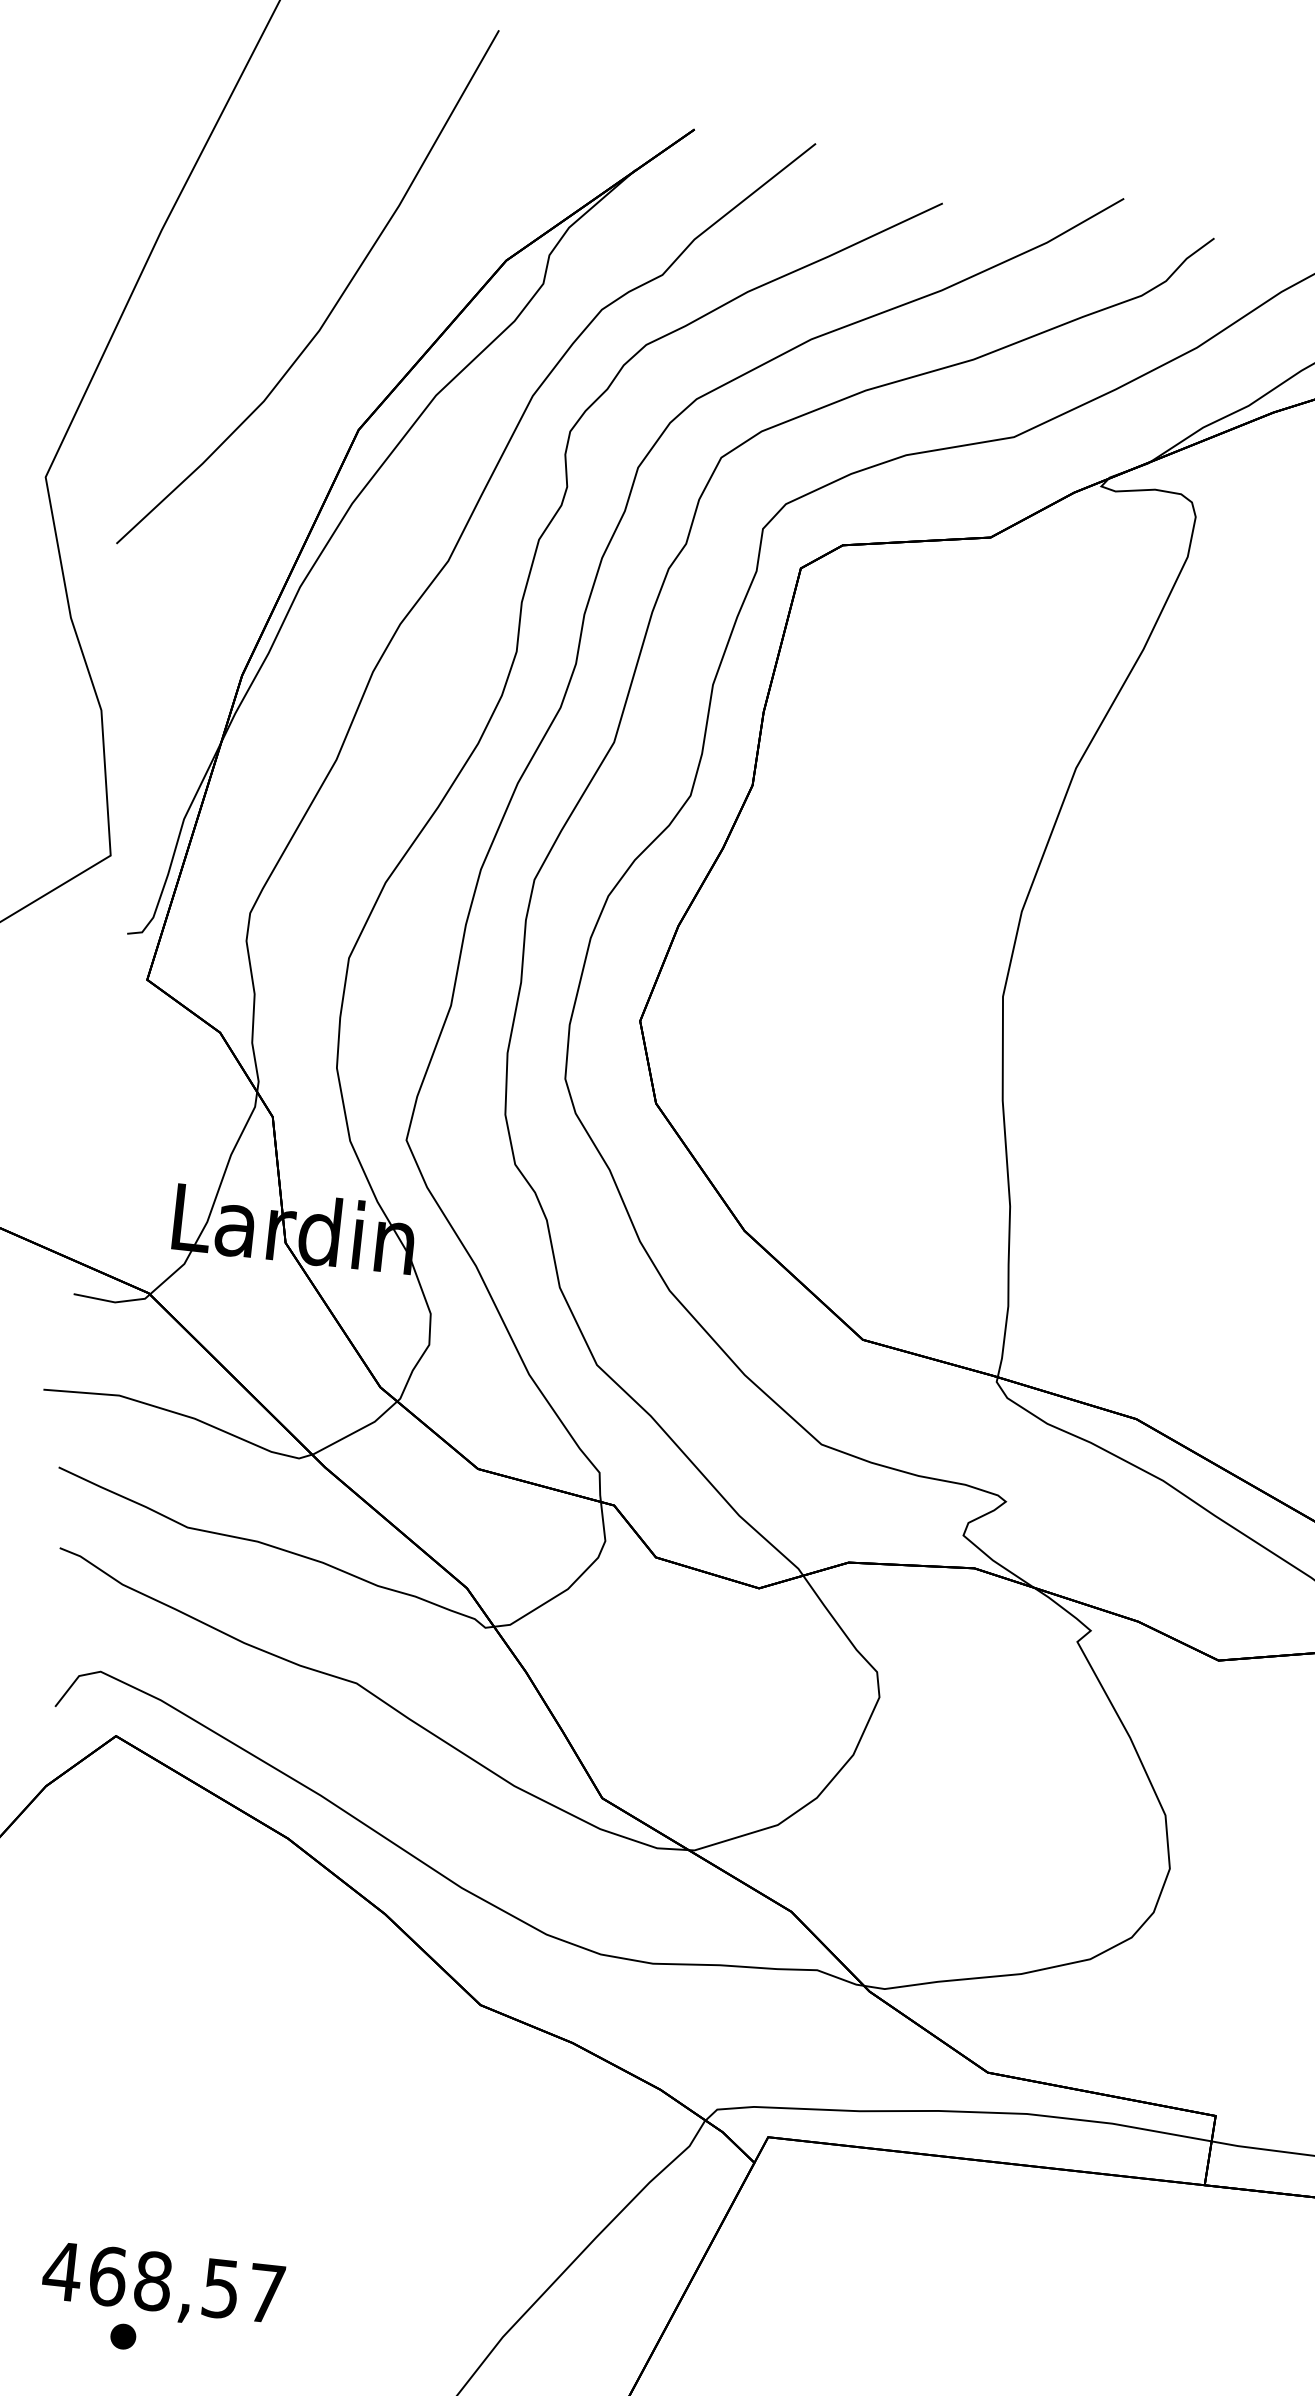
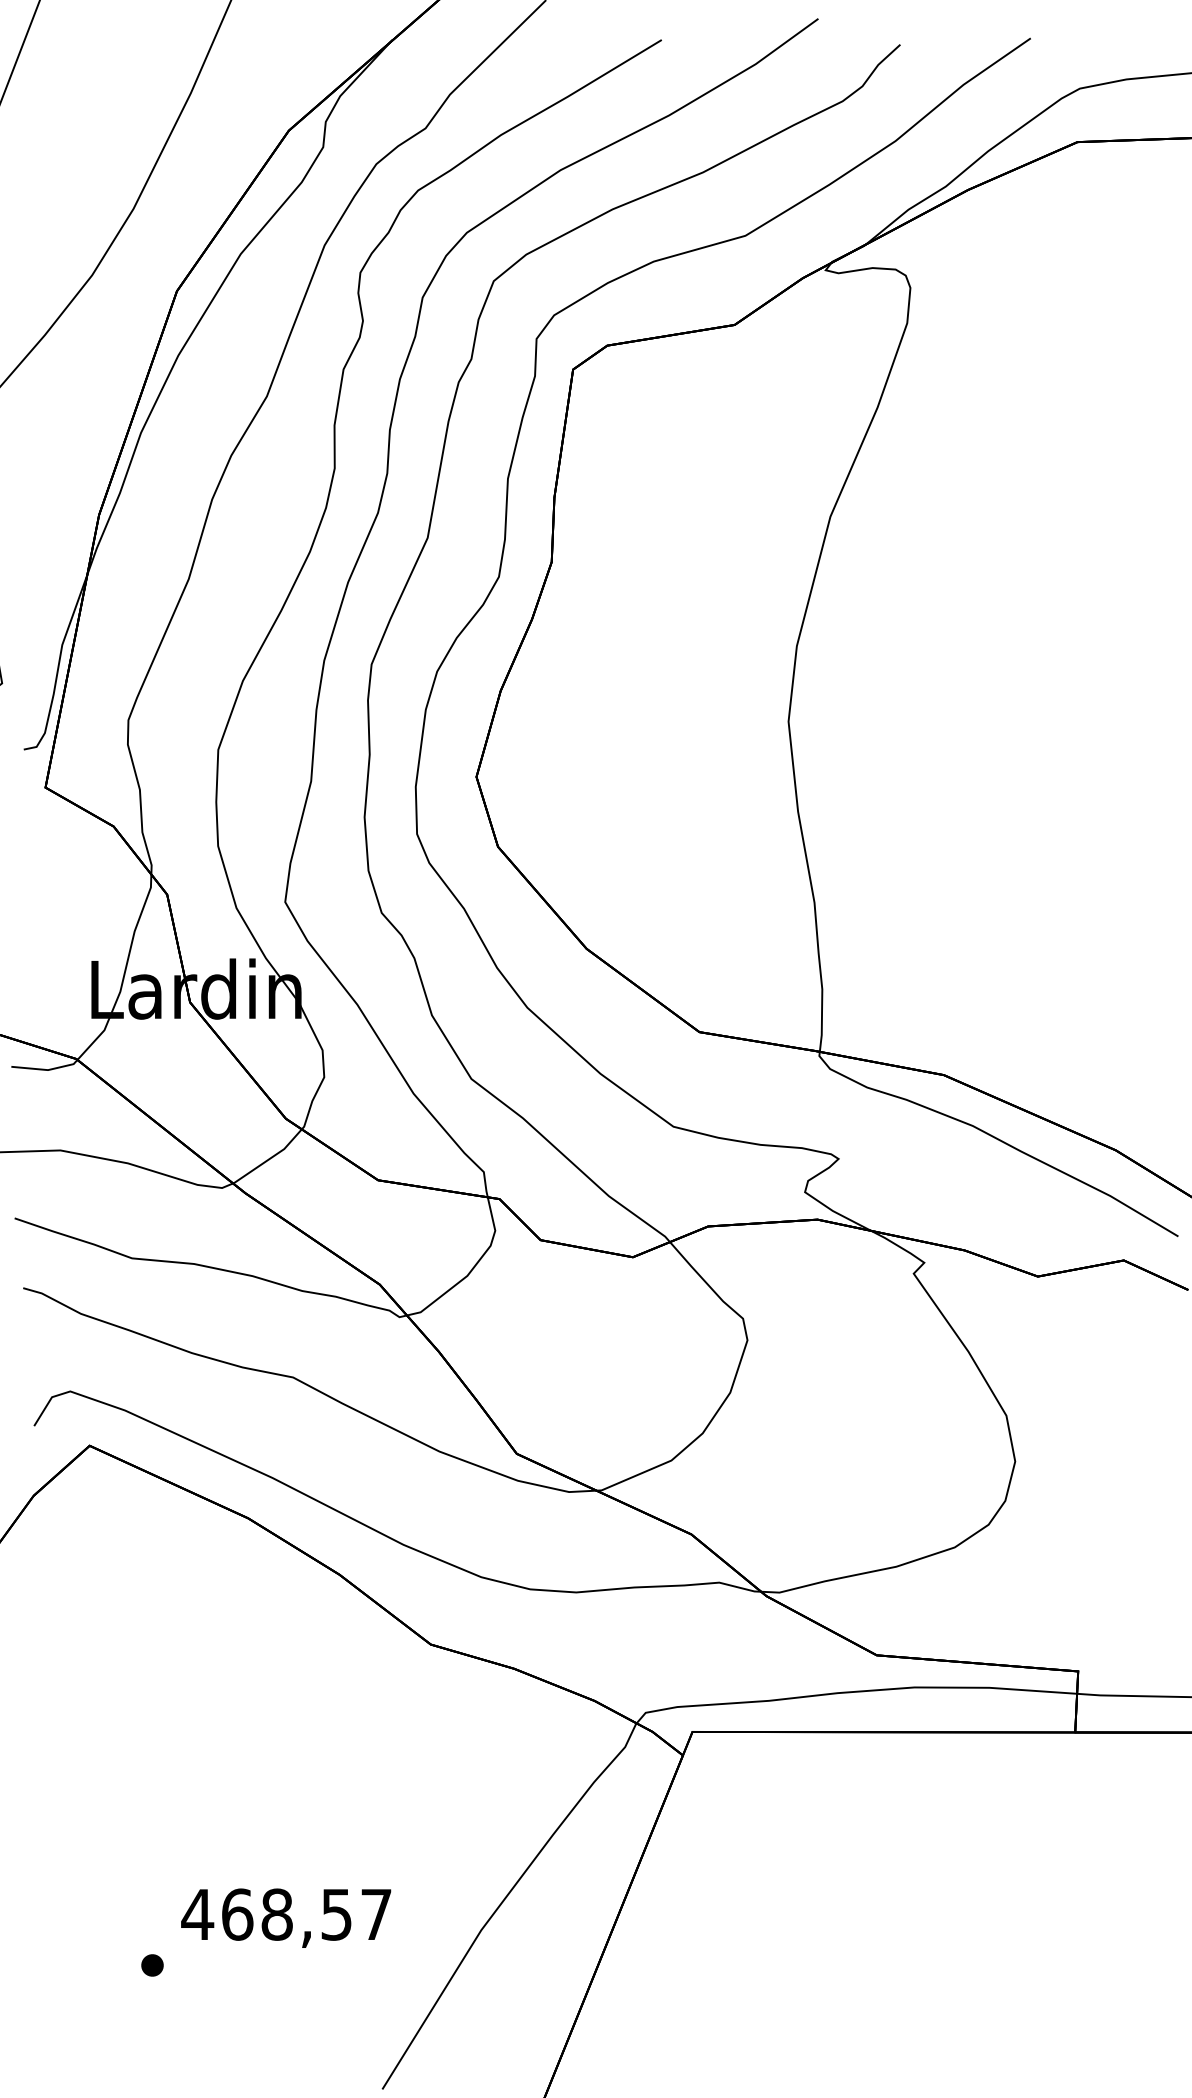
text: (163, 2285) -> (286, 1917), moved

